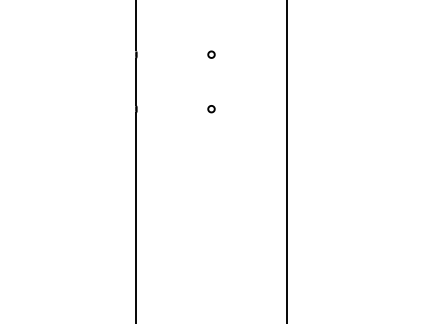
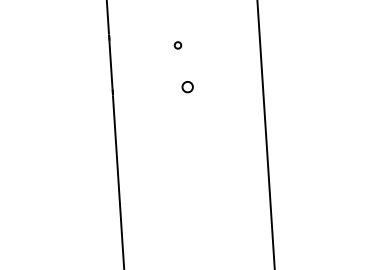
part: (211, 54) -> (177, 45), moved
part: (211, 109) -> (187, 87), size x1.6

